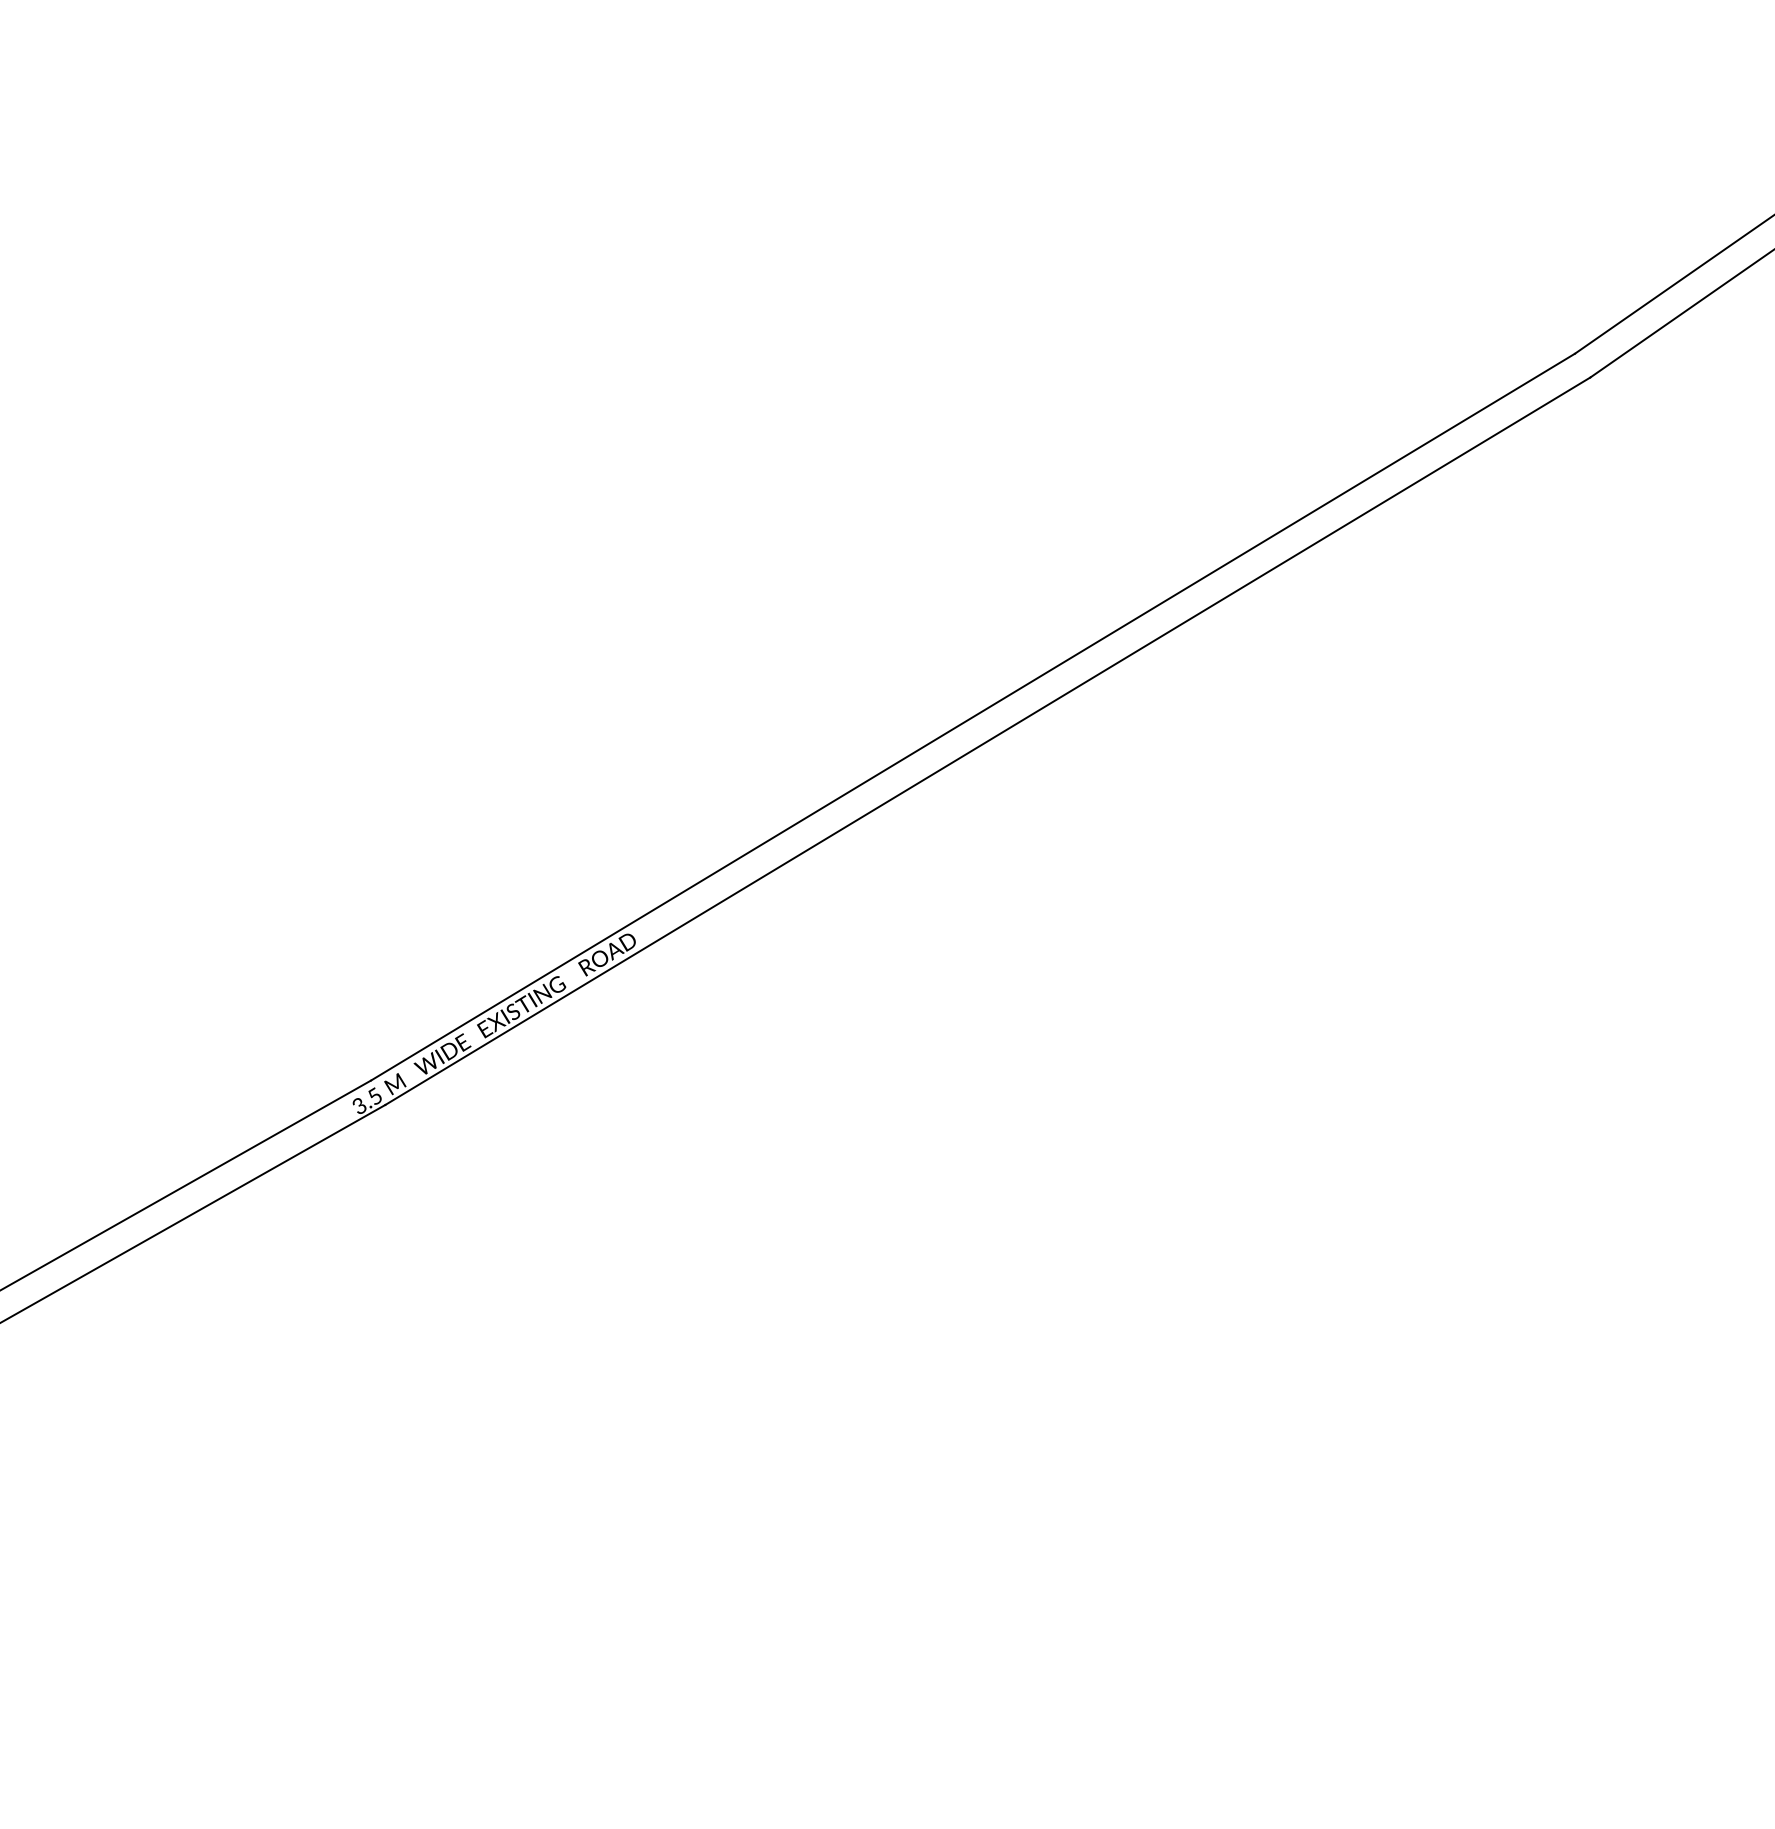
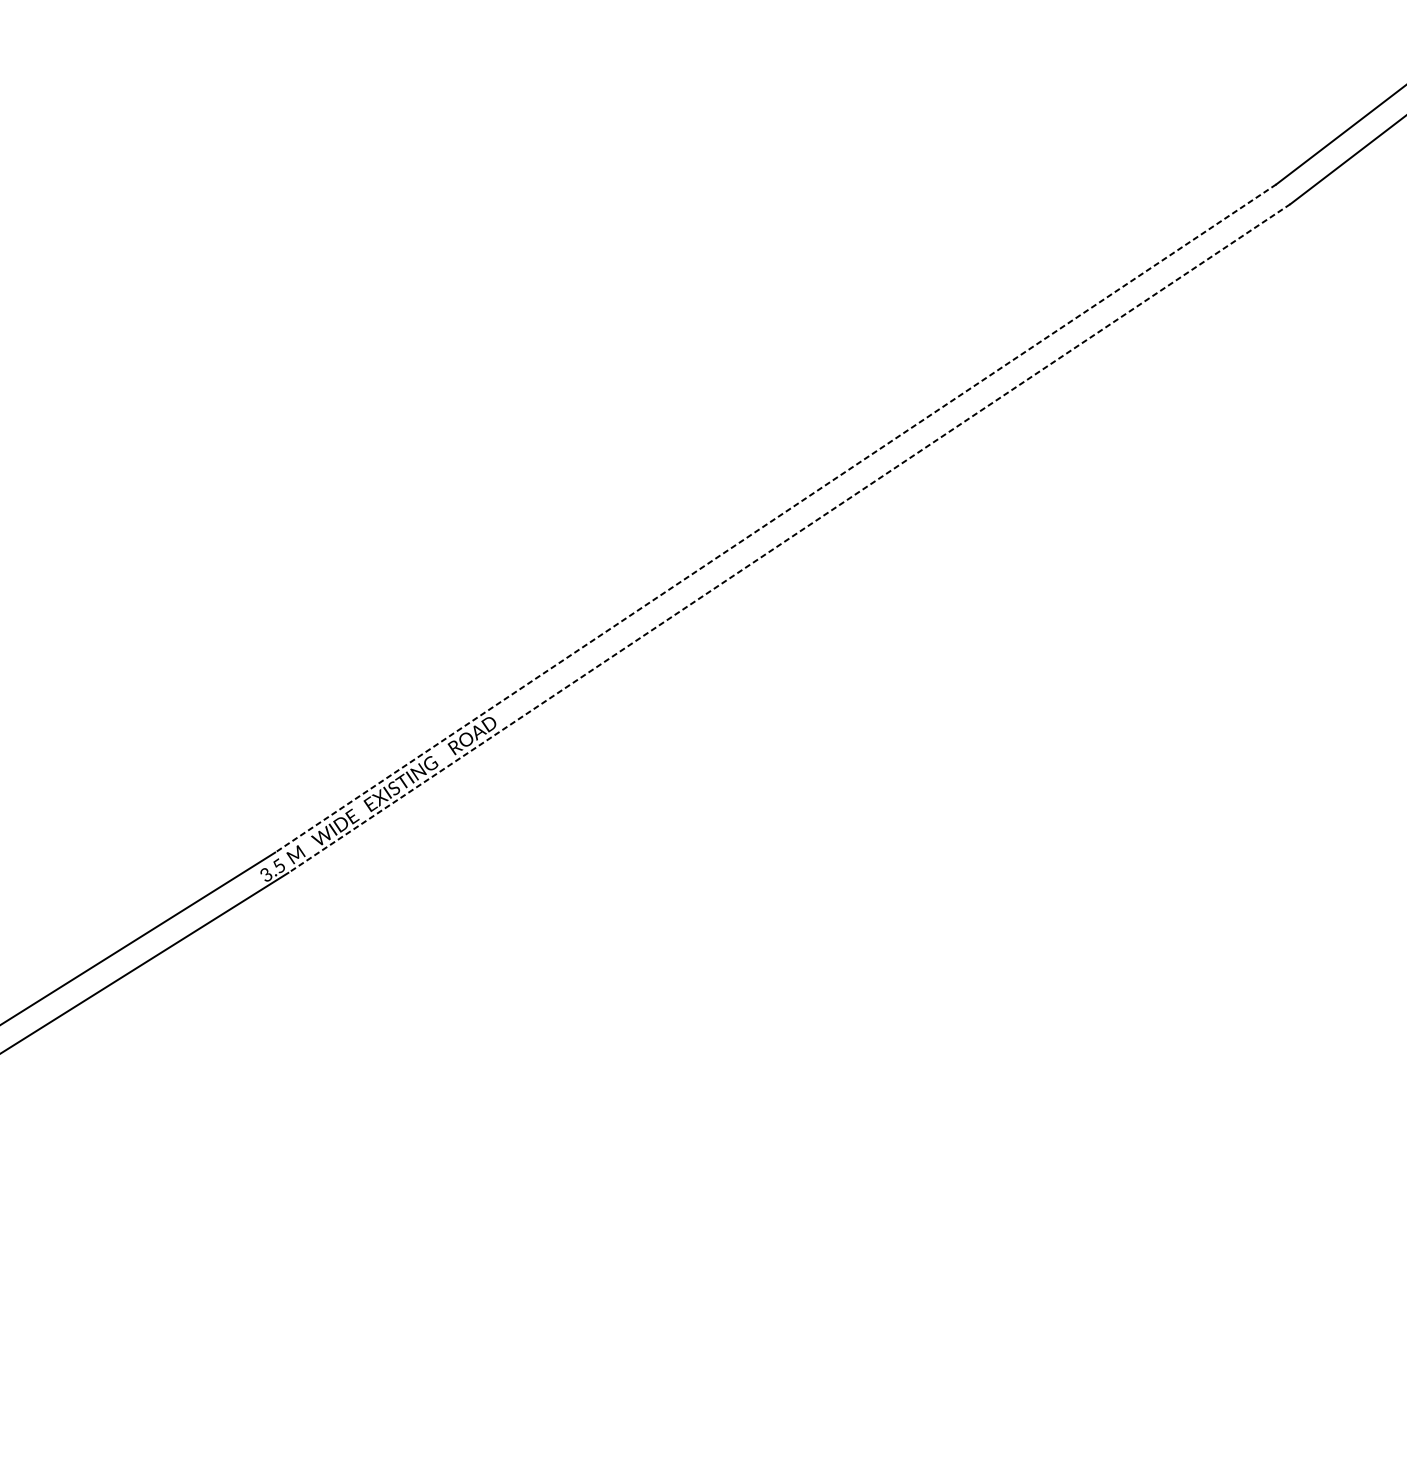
line: (972, 717) -> (775, 518), solid -> dashed
line: (987, 741) -> (789, 538), solid -> dashed

